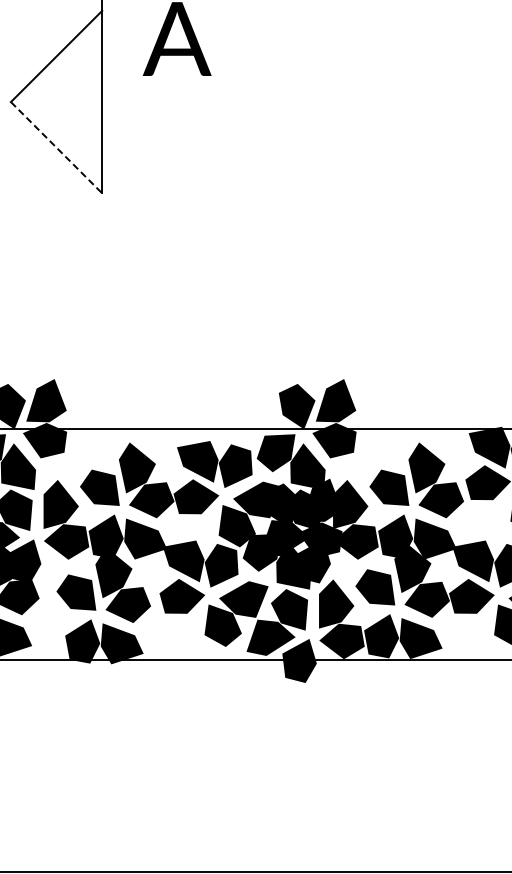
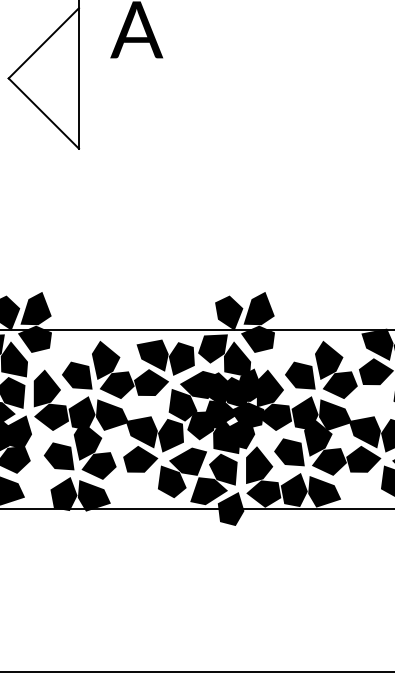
line: (56, 147) -> (43, 113), dashed -> solid

